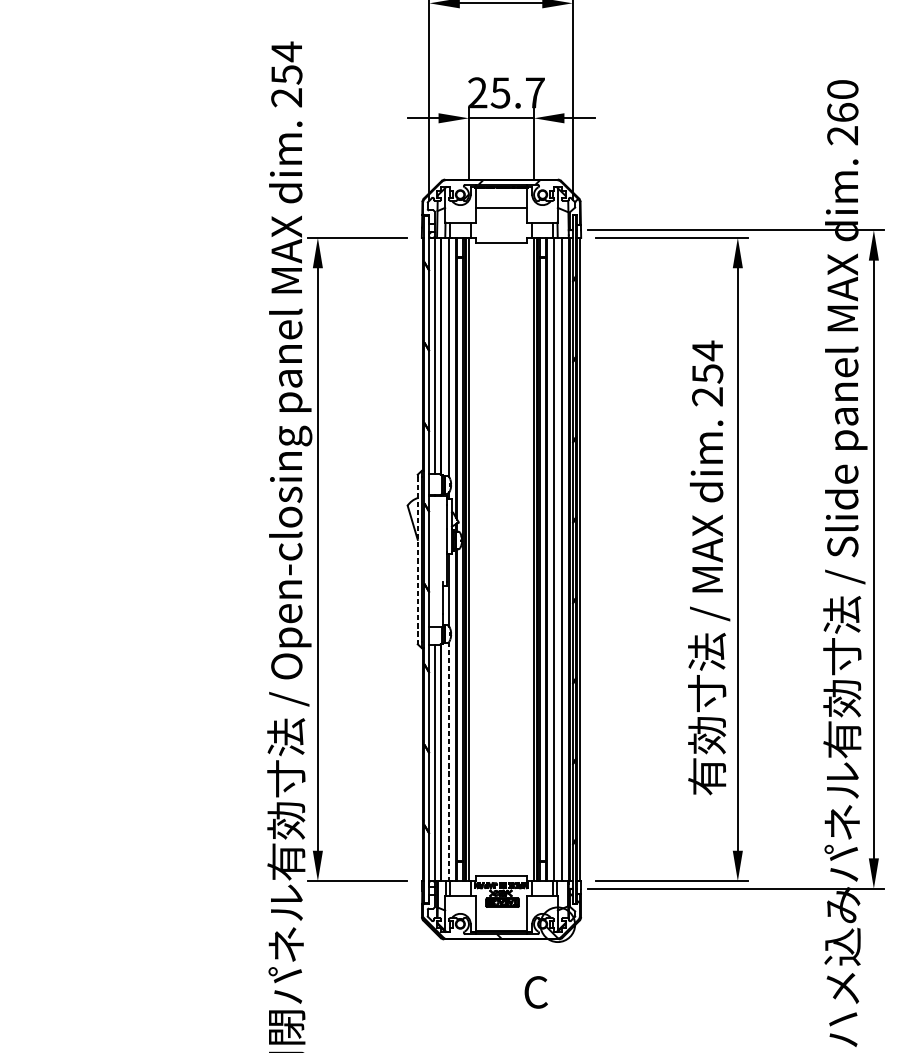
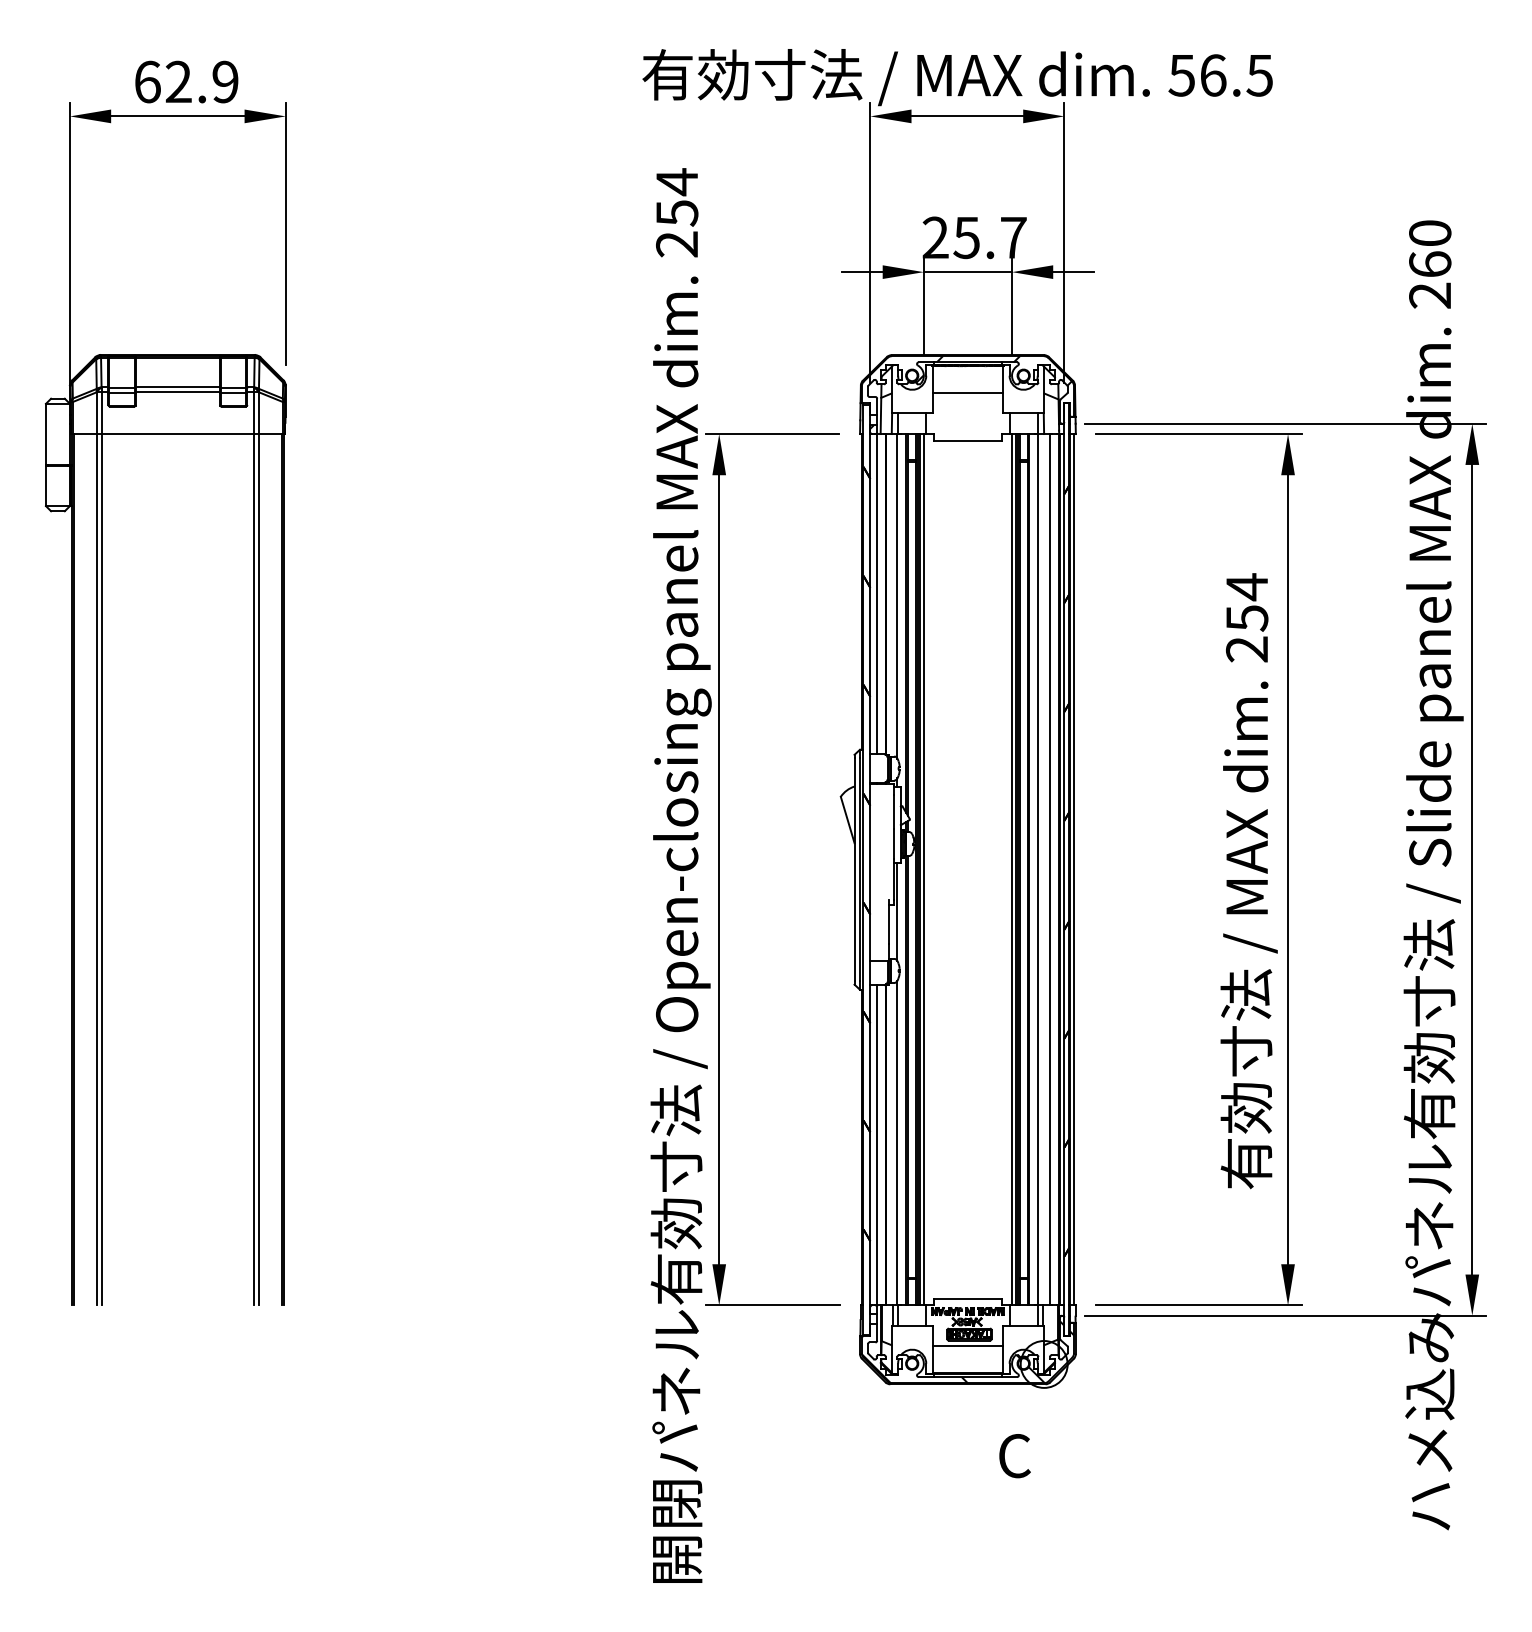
line: (417, 560) -> (854, 870), dashed -> solid
line: (449, 761) -> (897, 1143), dashed -> solid
line: (501, 910) -> (967, 1345), added

